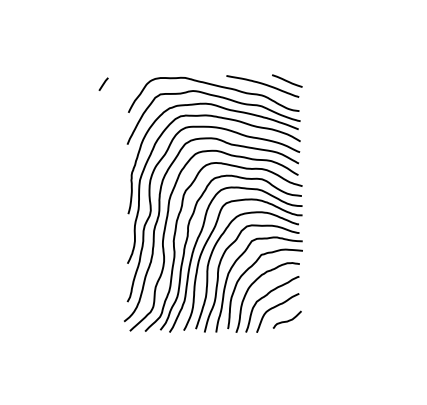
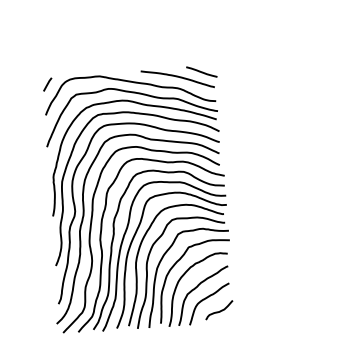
line: (103, 83) -> (47, 83), moved

